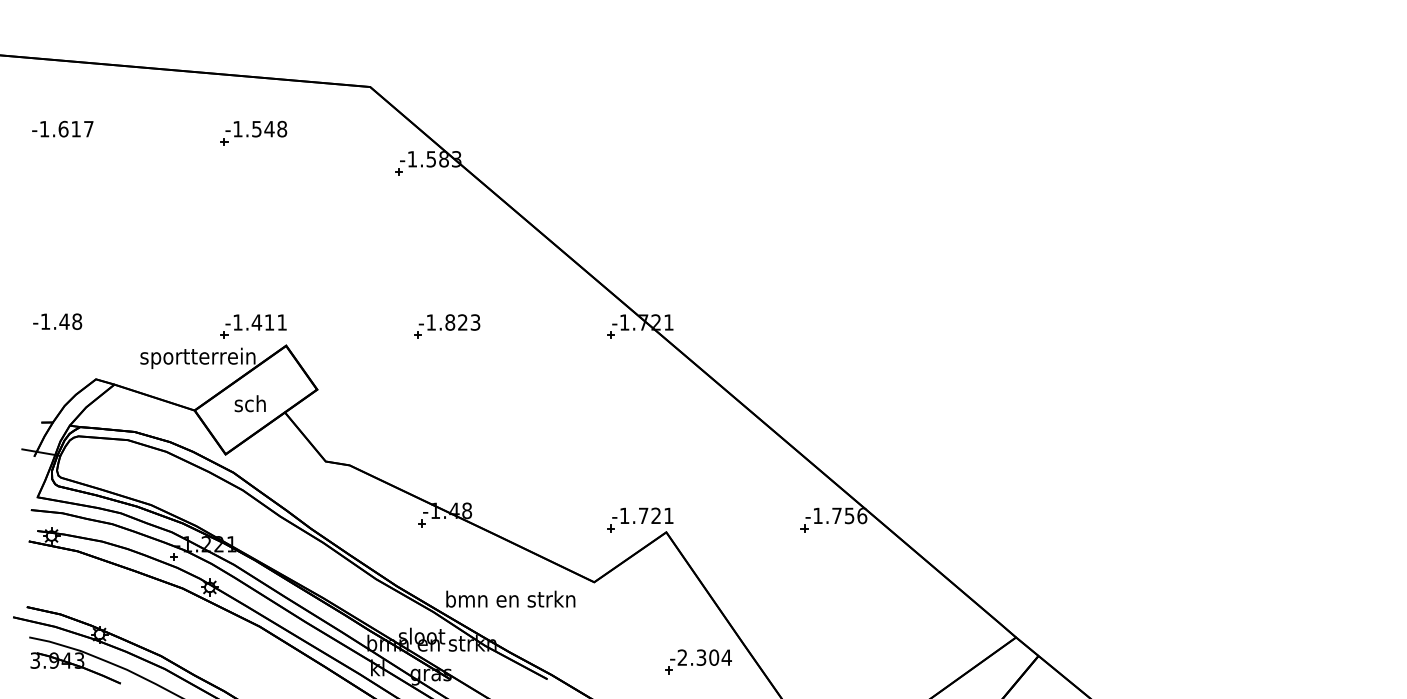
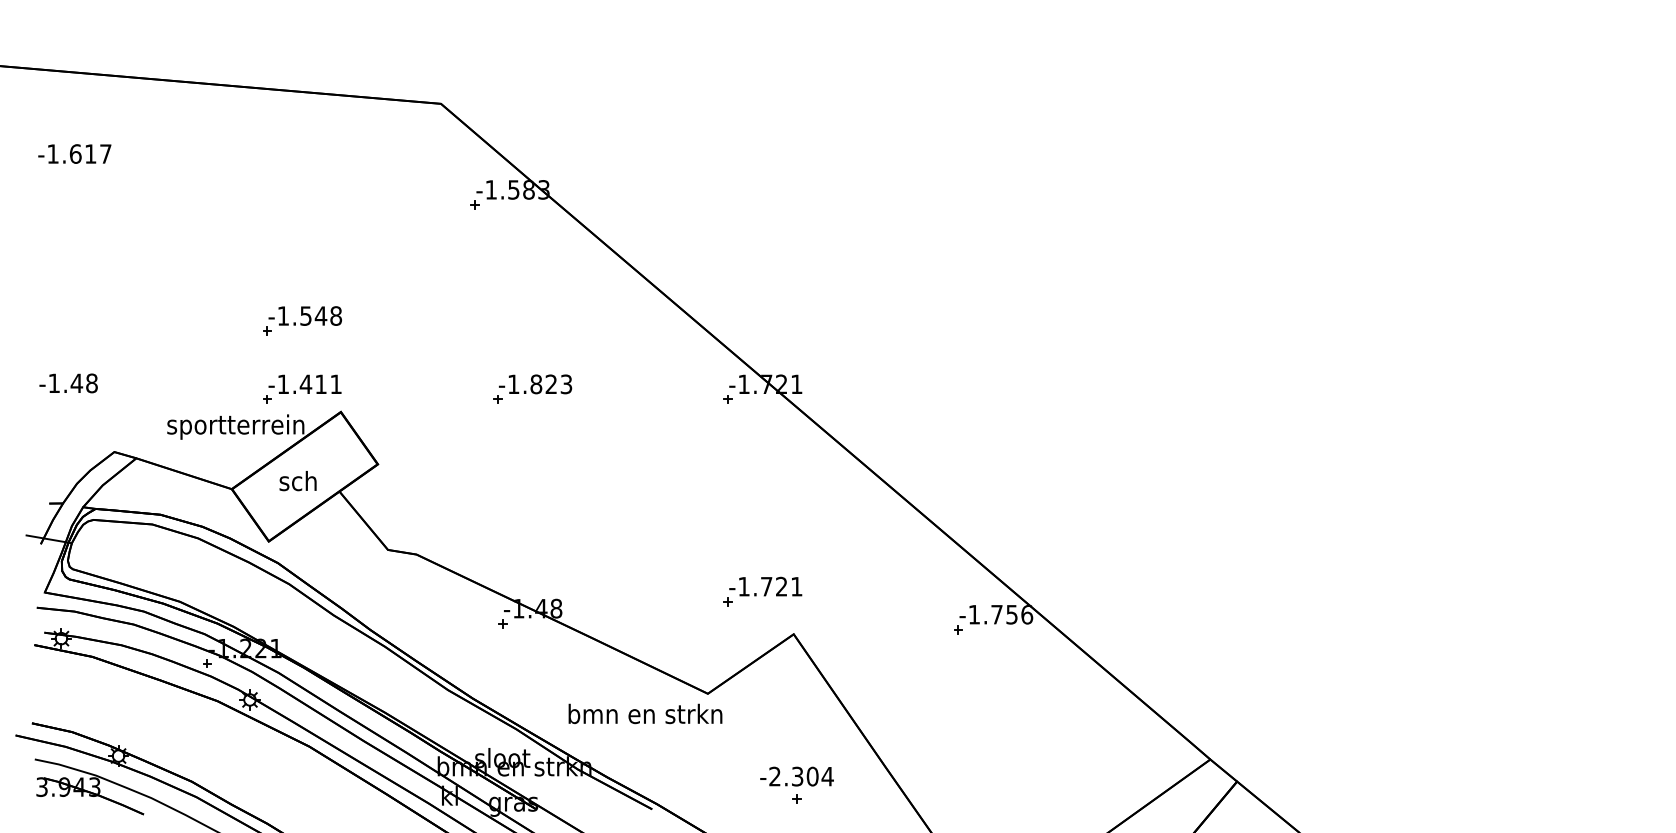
part: (253, 132) -> (302, 320), moved
part: (640, 519) -> (762, 591), moved
text: (510, 598) -> (645, 713), moved
text: (700, 657) -> (796, 776), moved

